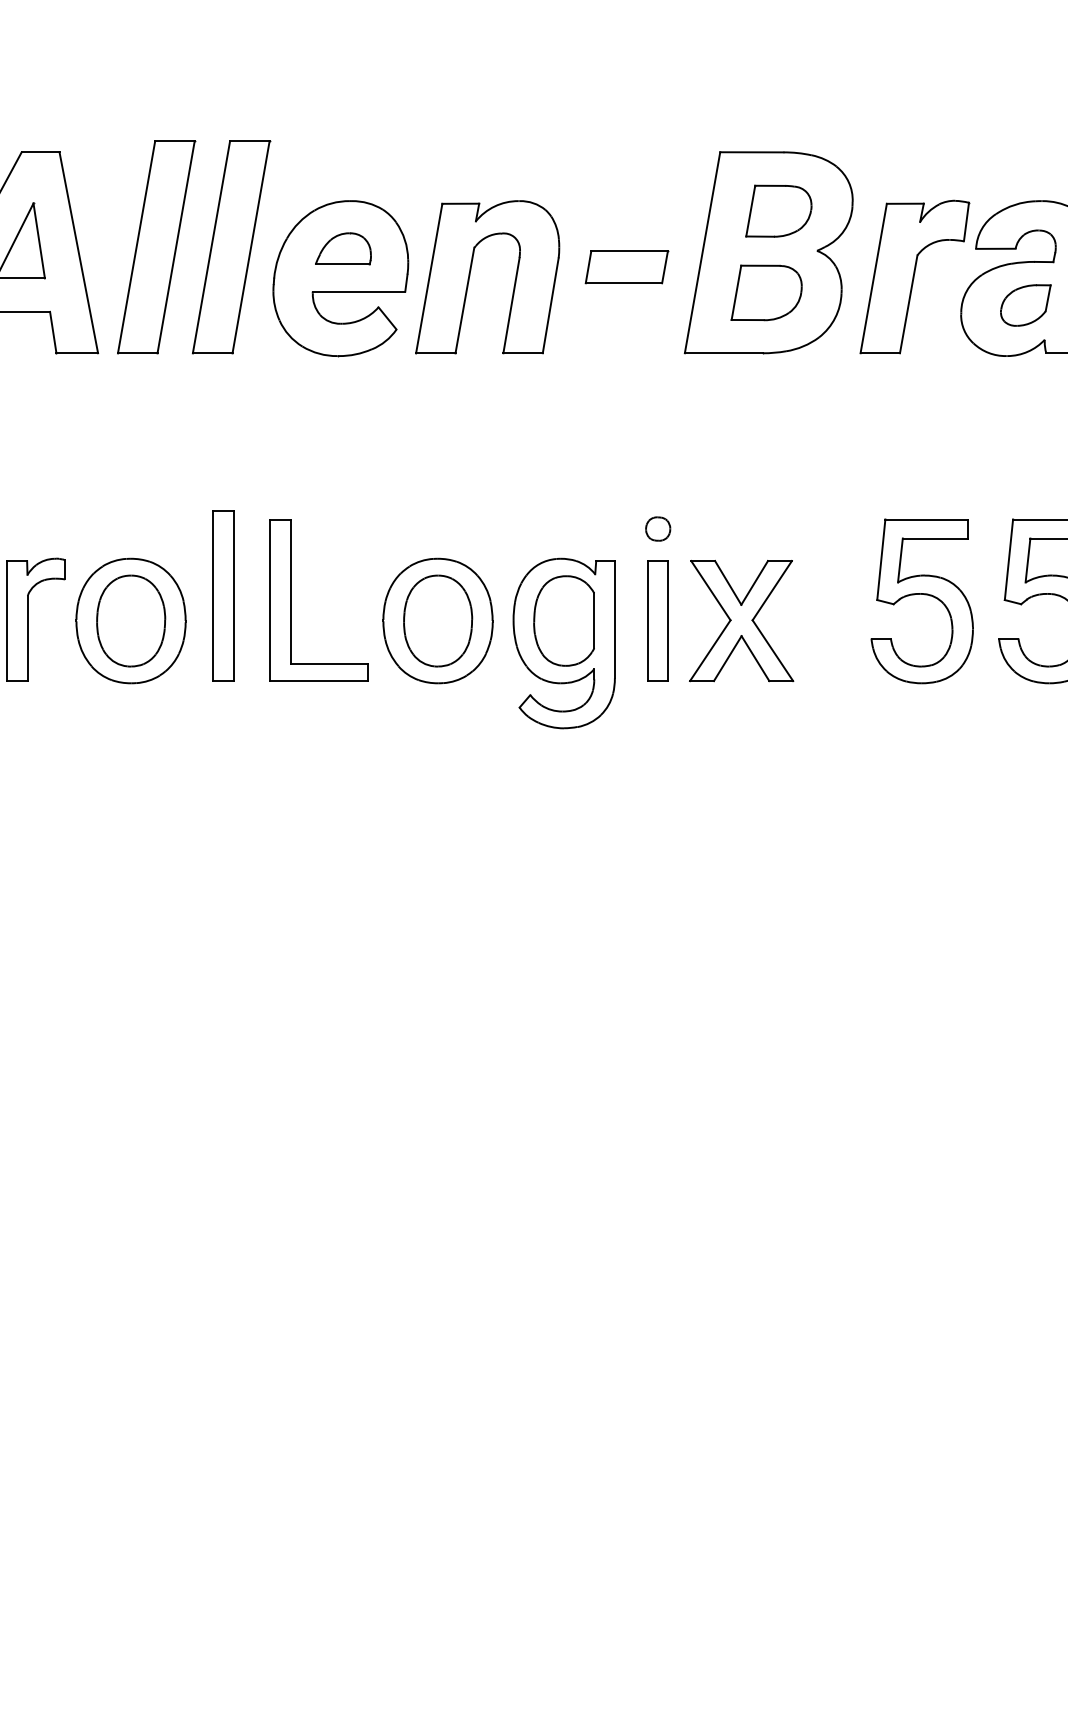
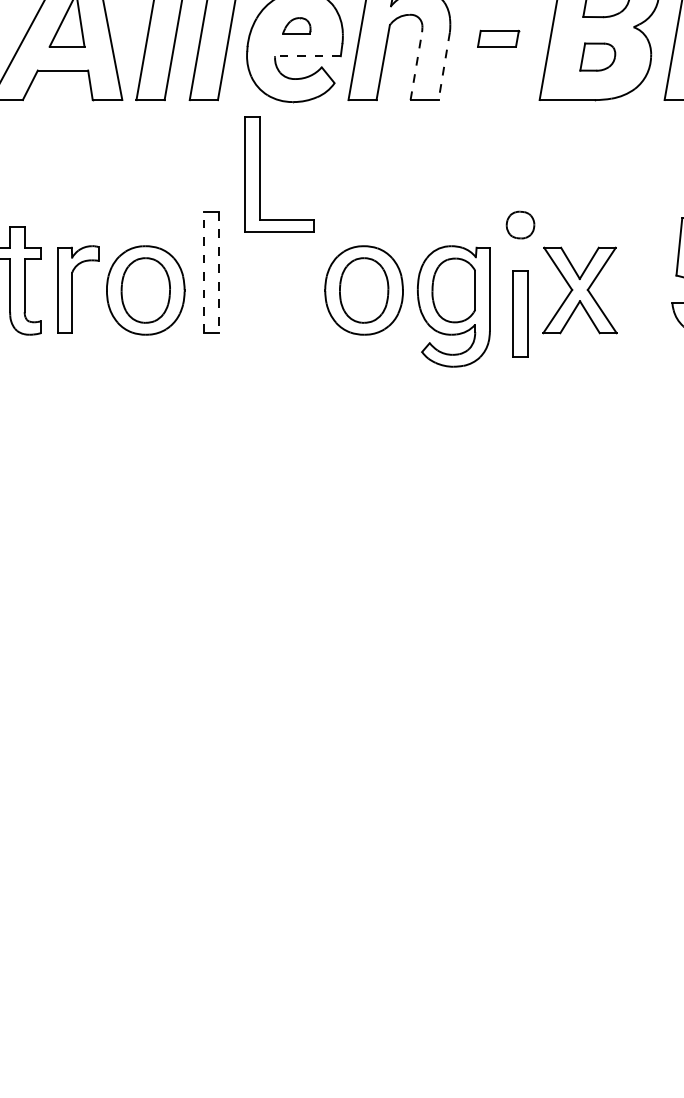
part: (343, 248) -> (296, 25), size x0.7
part: (626, 267) -> (498, 39), size x0.7
line: (358, 291) -> (307, 56), solid -> dashed
part: (766, 292) -> (597, 56), size x0.7
line: (511, 305) -> (416, 66), solid -> dashed
line: (550, 306) -> (444, 66), solid -> dashed
part: (658, 528) -> (520, 224), size x1.6
line: (213, 595) -> (204, 272), solid -> dashed
line: (233, 596) -> (218, 273), solid -> dashed
part: (291, 600) -> (259, 174), moved
part: (657, 620) -> (520, 313), moved

